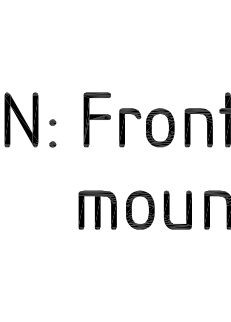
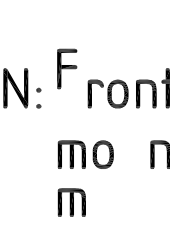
part: (96, 119) -> (66, 68), moved
part: (169, 209) -> (124, 154), removed
part: (97, 274) -> (71, 202), added

